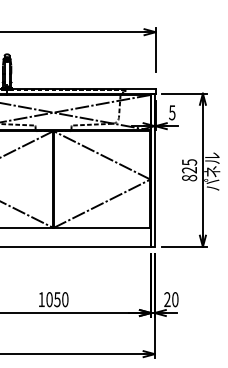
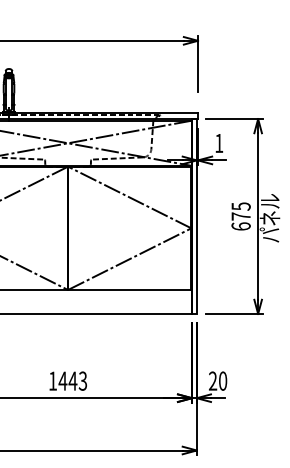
text: (172, 112) -> (219, 143), 5 -> 1
text: (189, 174) -> (241, 221), 825 -> 675
text: (57, 299) -> (73, 380), 1050 -> 1443

